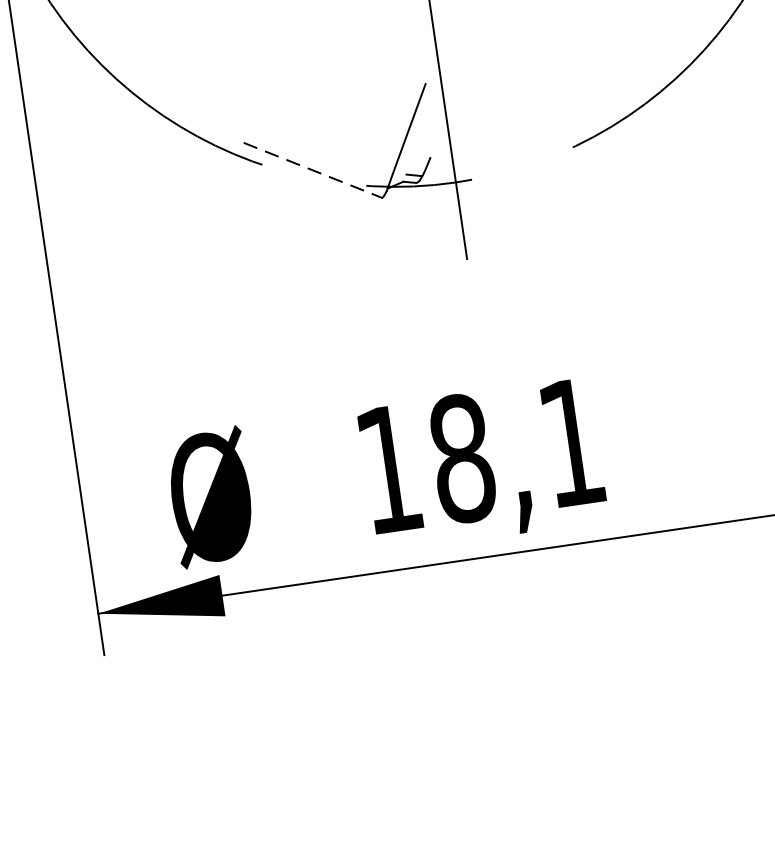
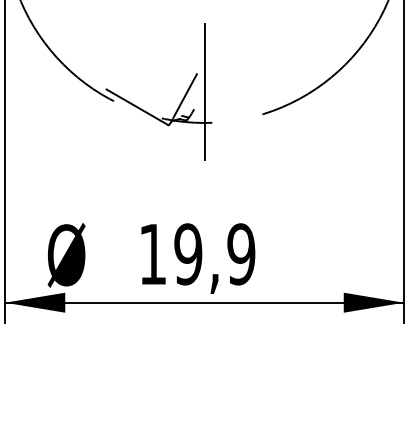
line: (312, 170) -> (137, 107), dashed -> solid
text: (516, 451) -> (214, 254), 18,1 -> 19,9

